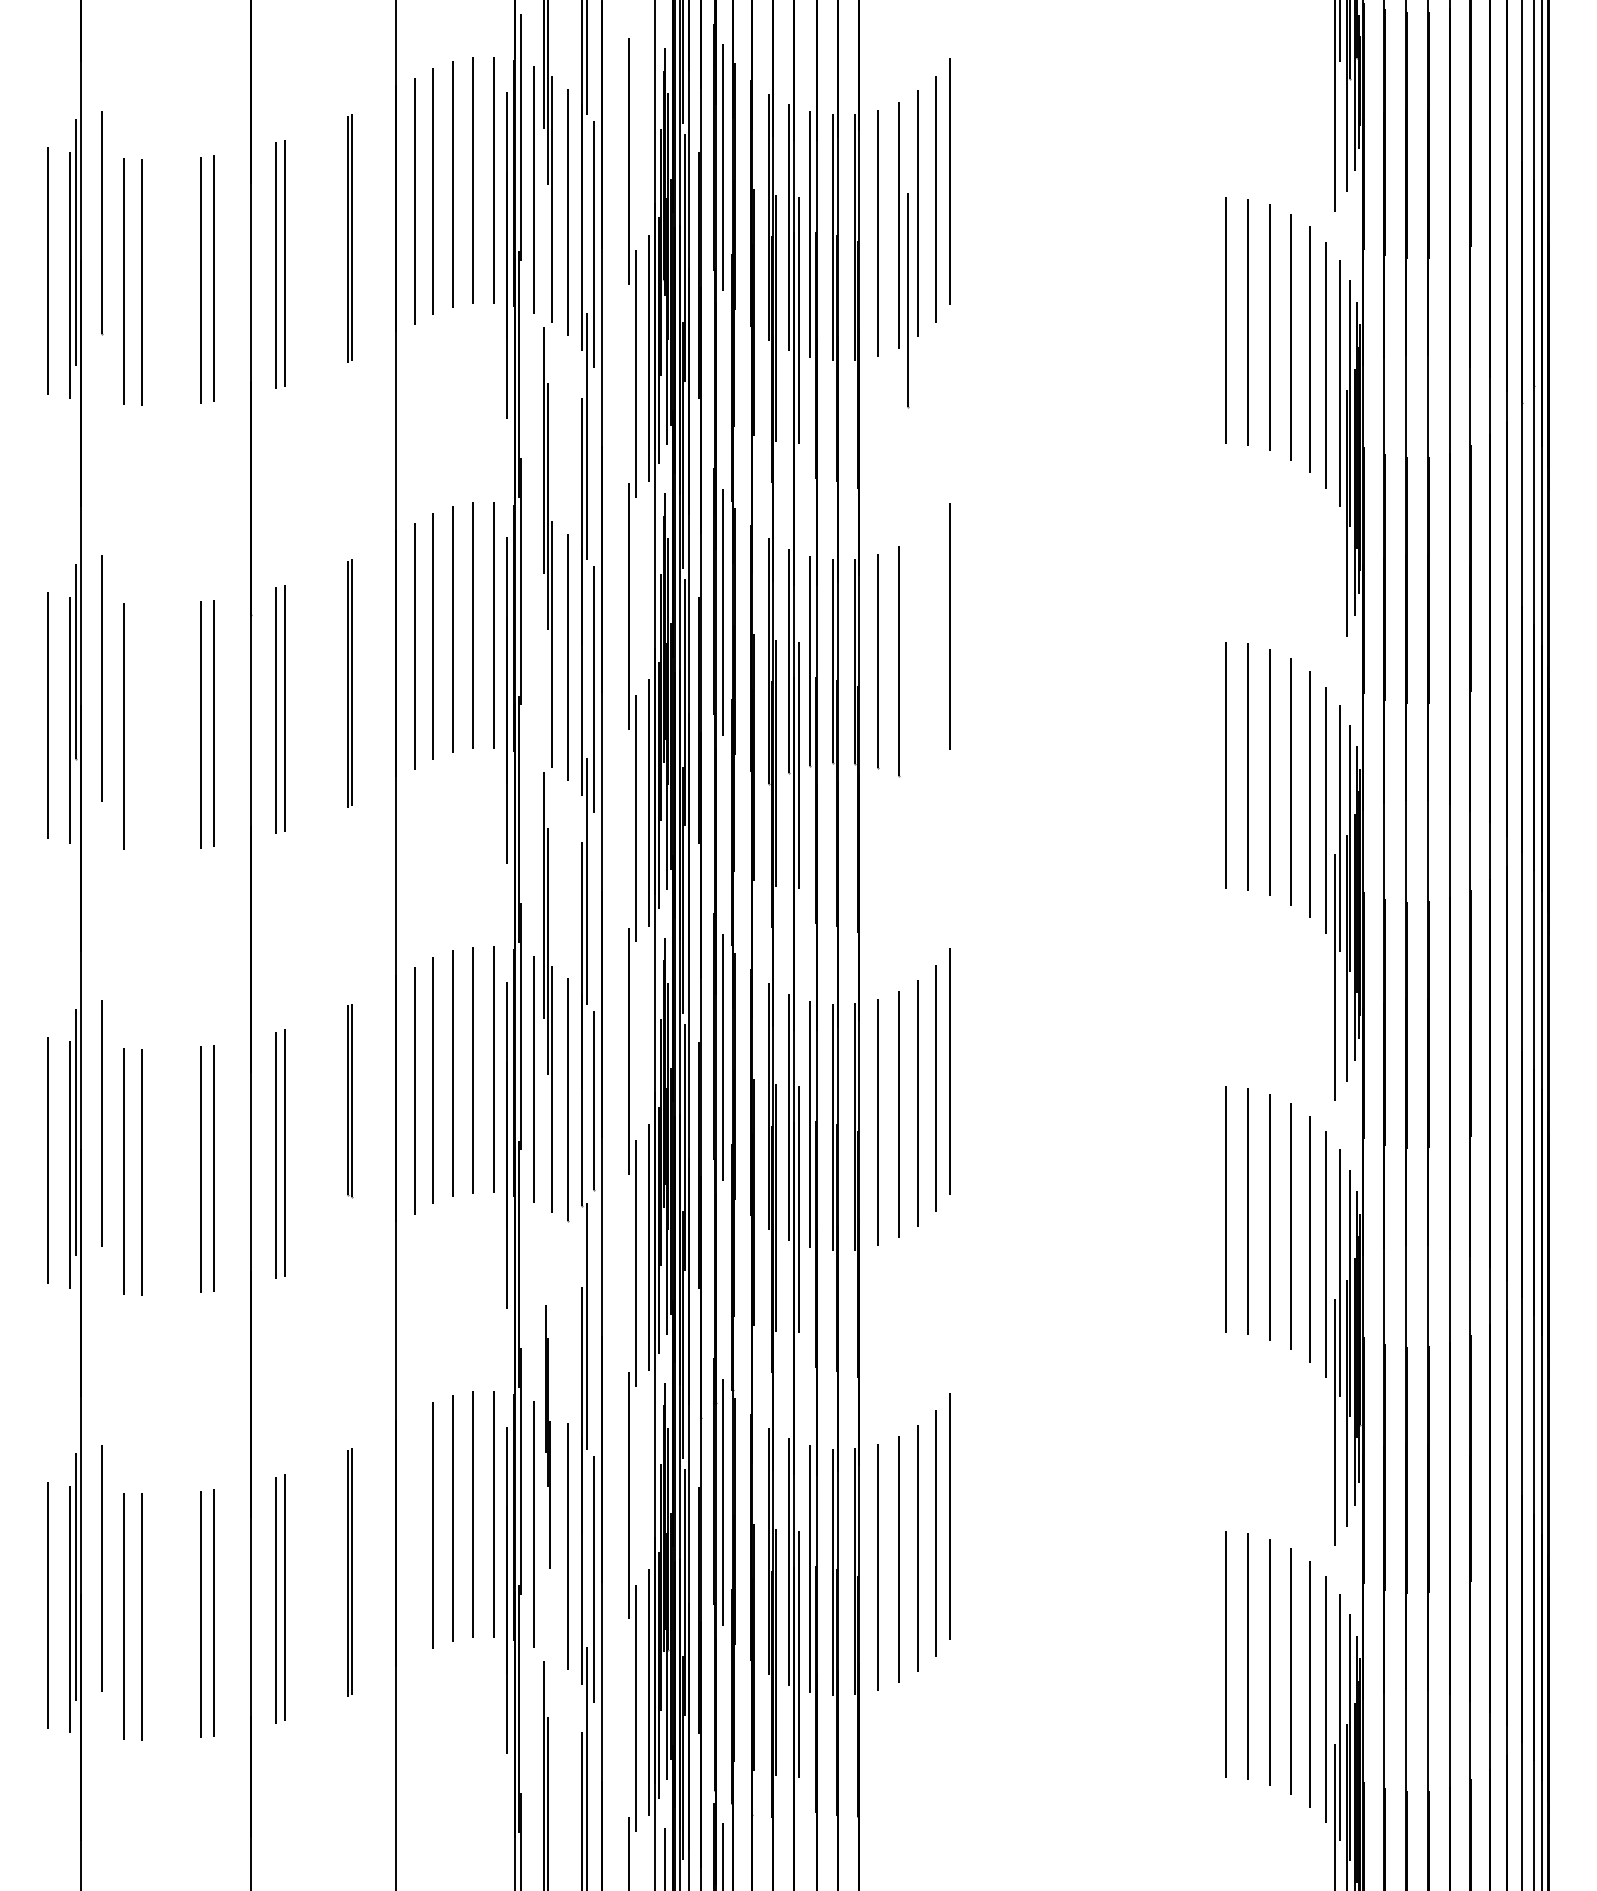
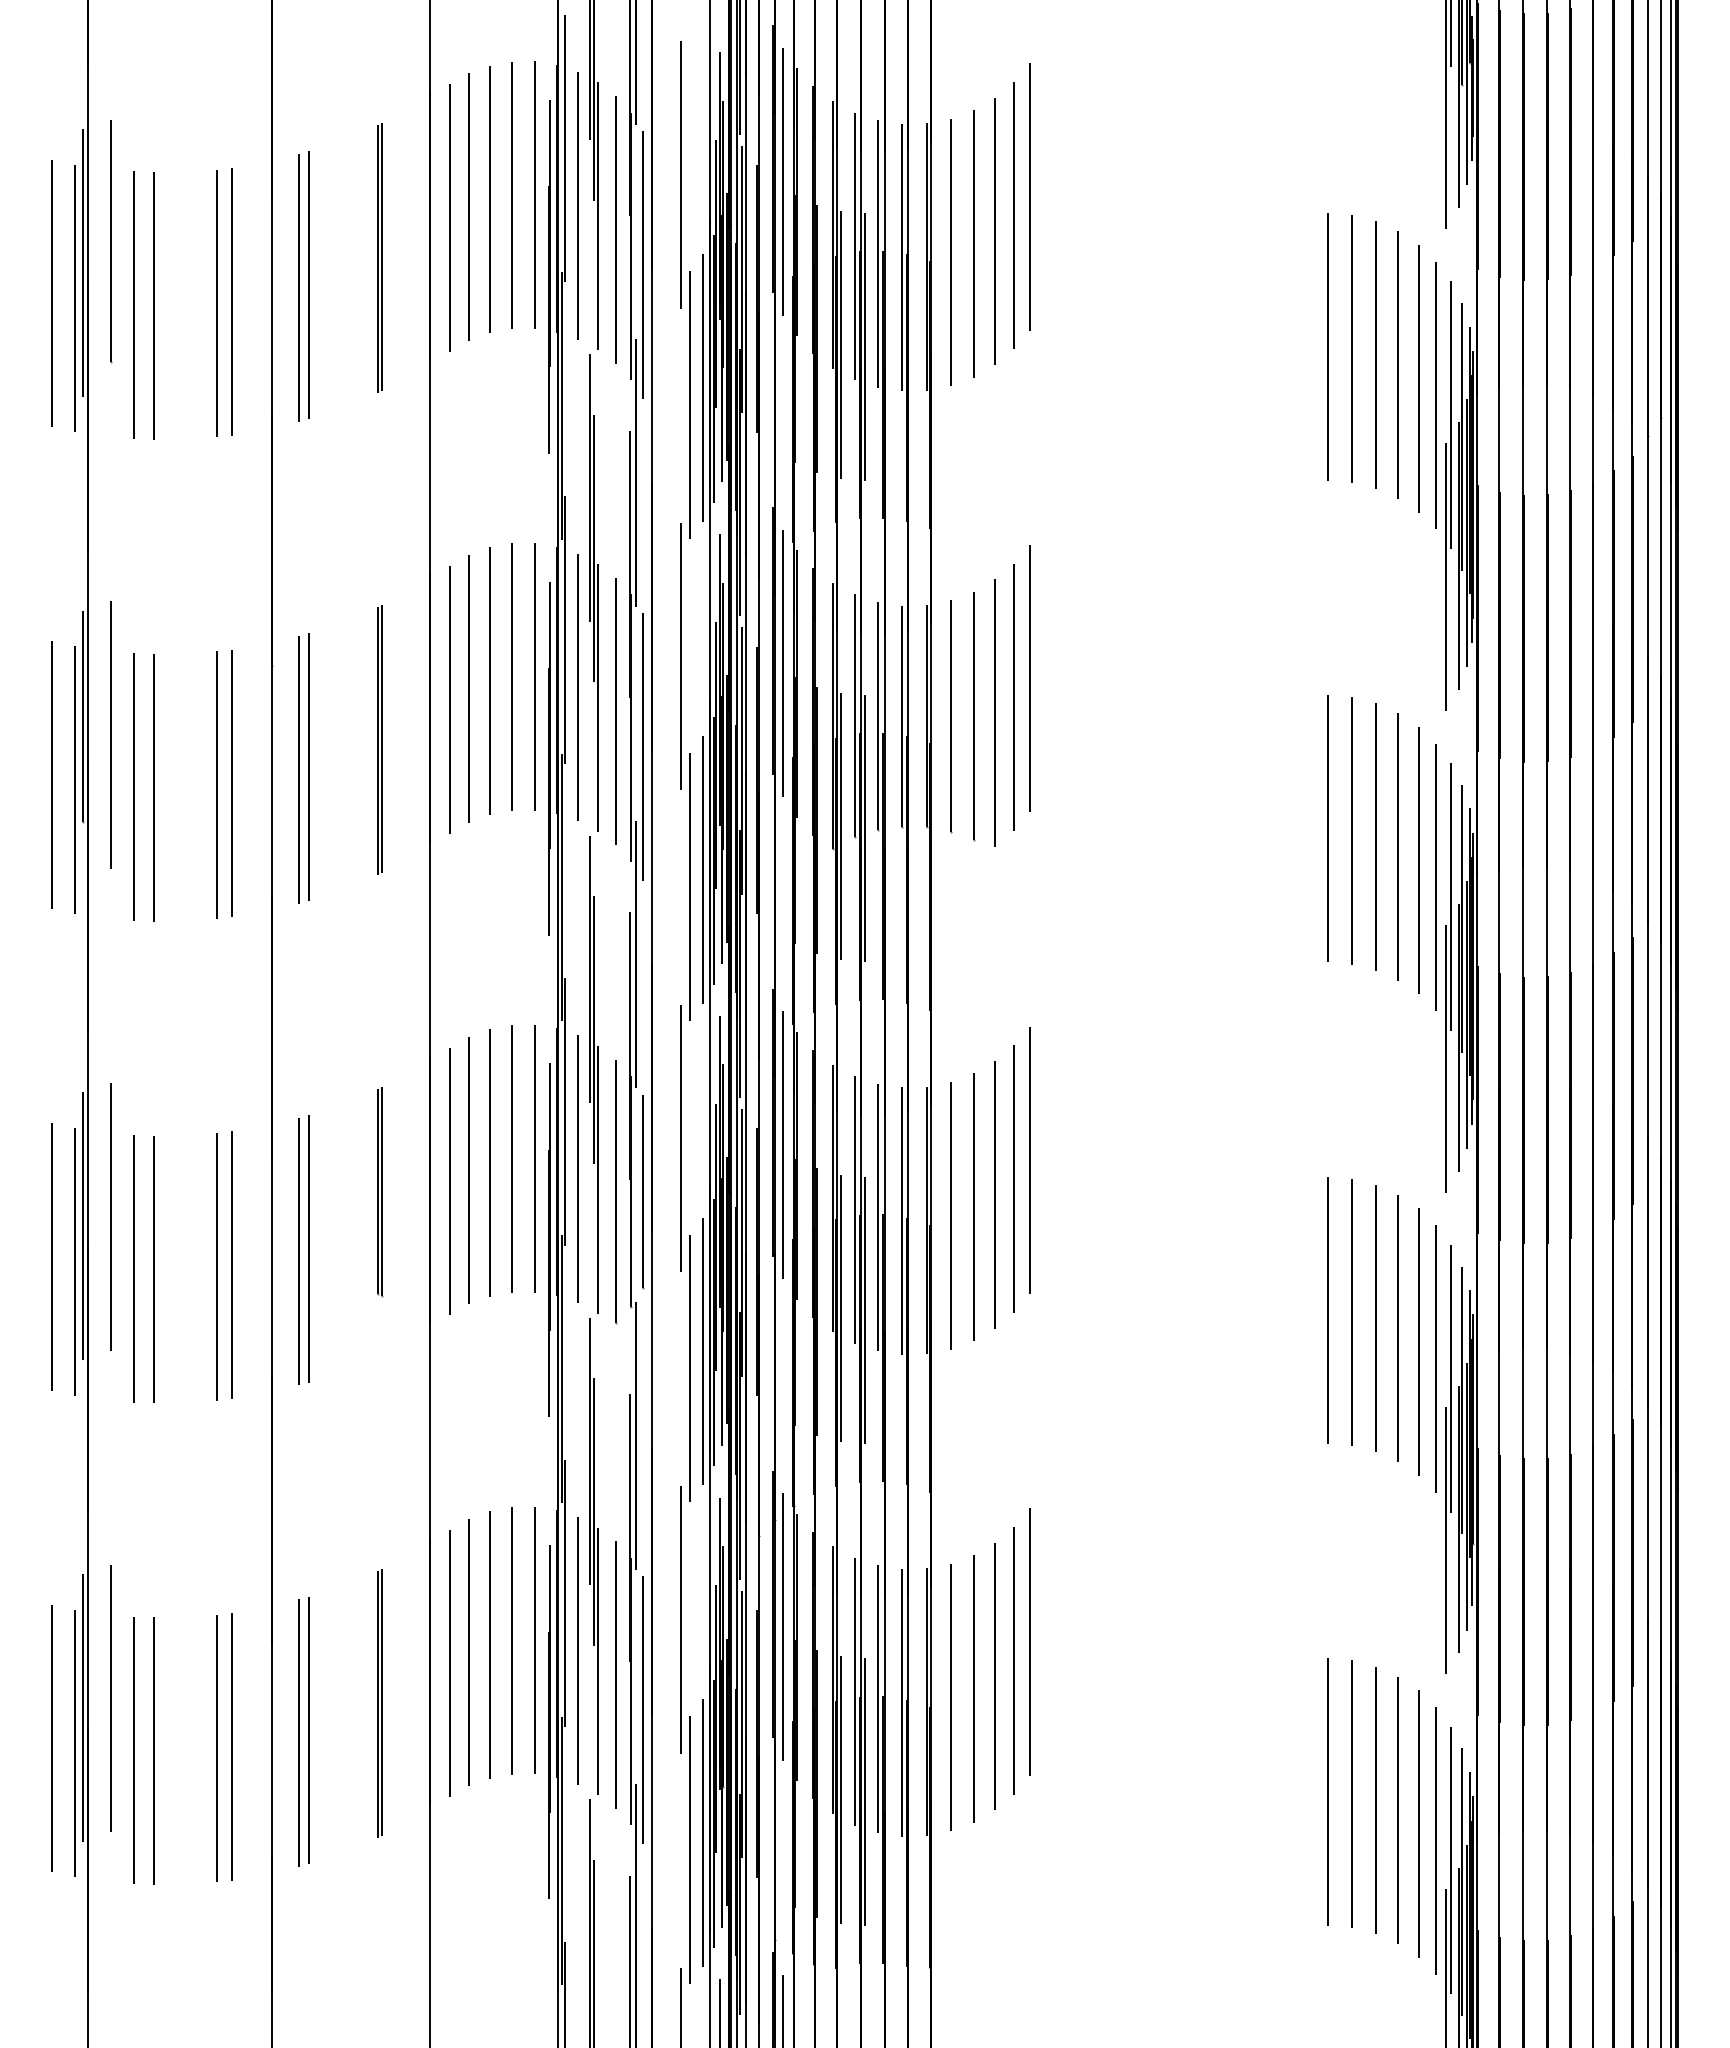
line: (908, 300) -> (984, 325), removed
line: (1335, 533) -> (1446, 577), added
line: (533, 634) -> (577, 687), added
line: (935, 644) -> (1013, 697), added
line: (918, 657) -> (994, 712), added
line: (141, 727) -> (153, 787), added
part: (547, 1437) -> (593, 1556), size x1.67
line: (415, 1535) -> (450, 1663), added

